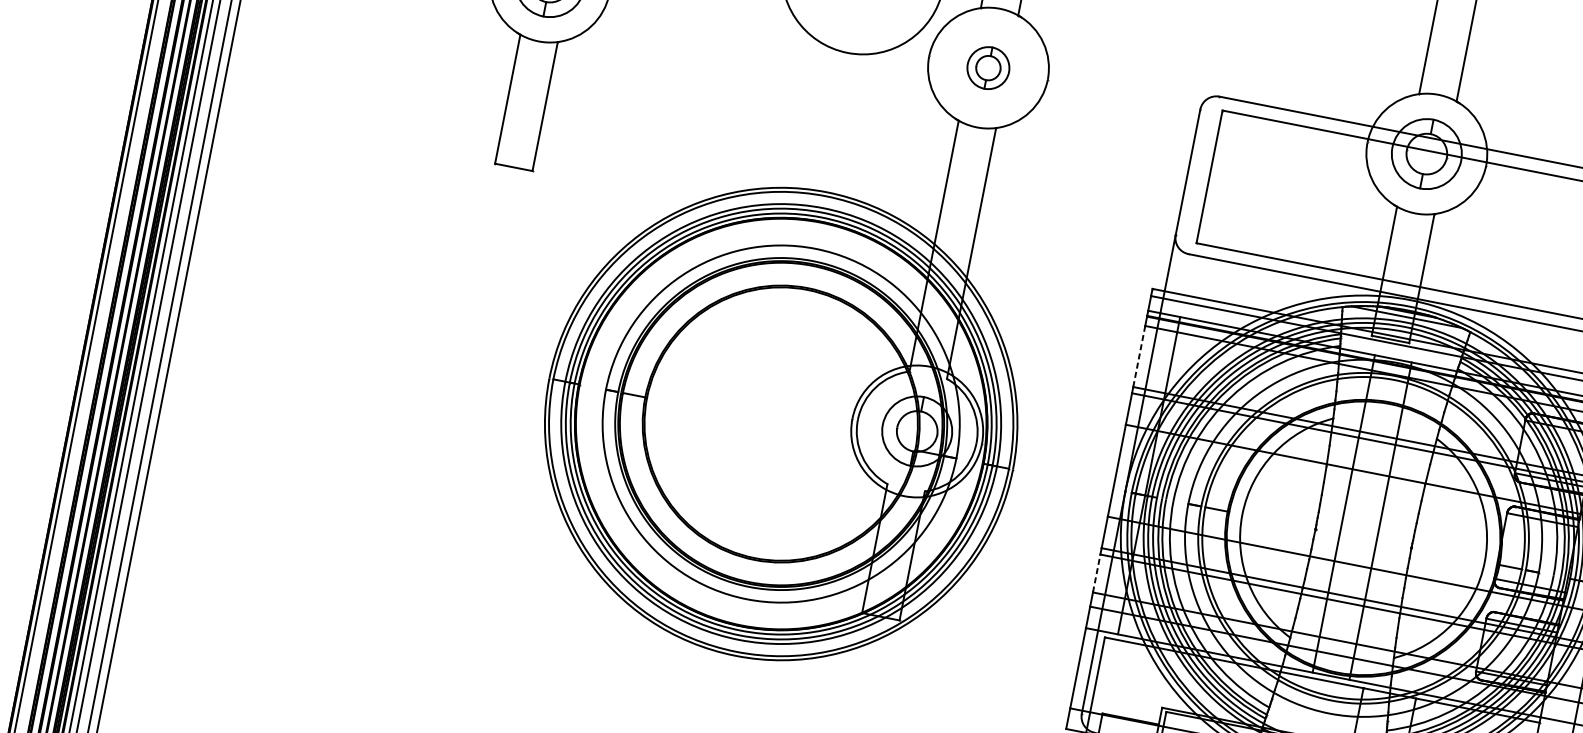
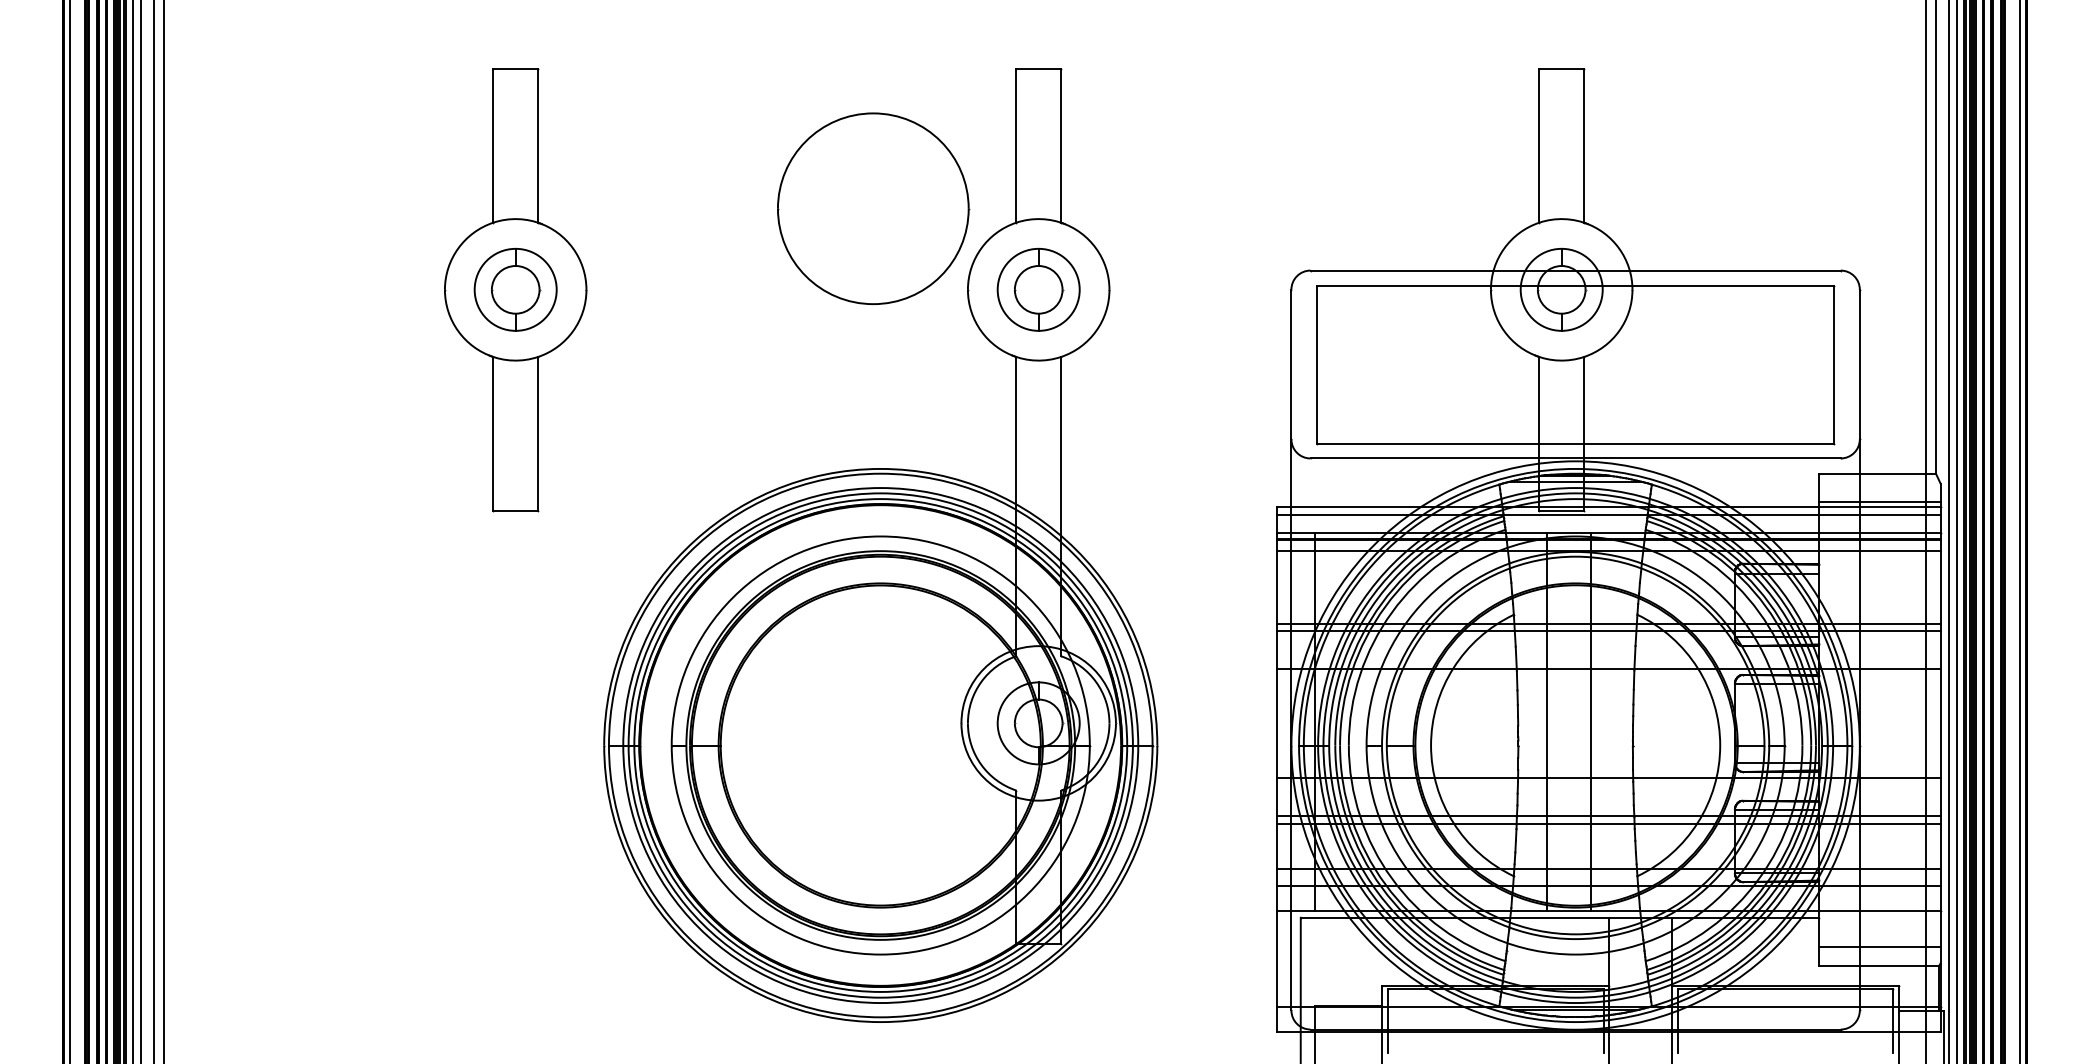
part: (988, 67) -> (1038, 289), size x1.67
line: (1139, 355) -> (1276, 586), dashed -> solid
line: (1096, 573) -> (1276, 846), dashed -> solid

